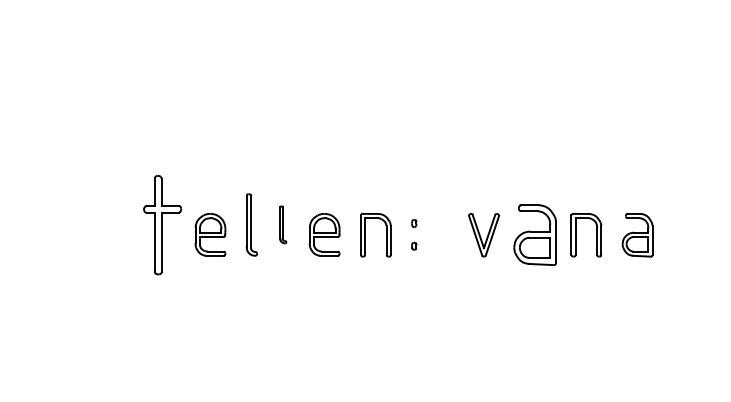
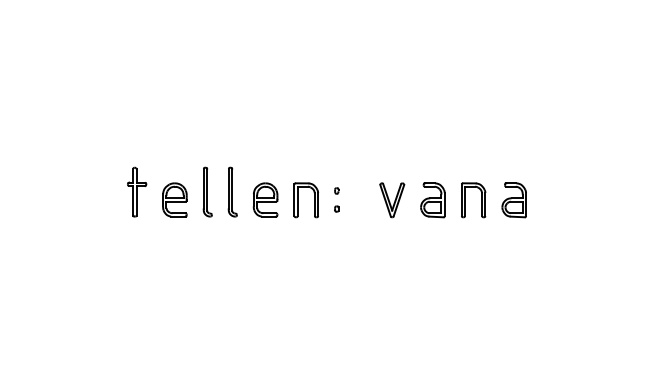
part: (163, 224) -> (137, 191), size x0.62
part: (282, 224) -> (232, 191), size x1.67
part: (534, 235) -> (432, 200), size x0.71

